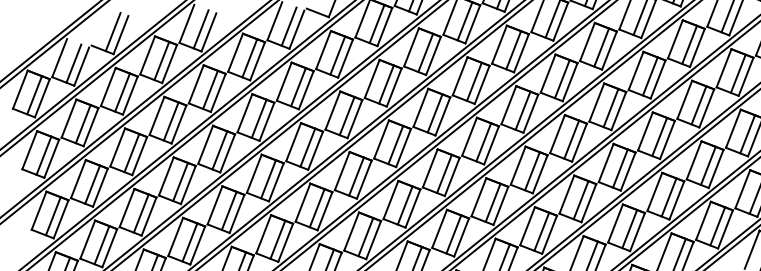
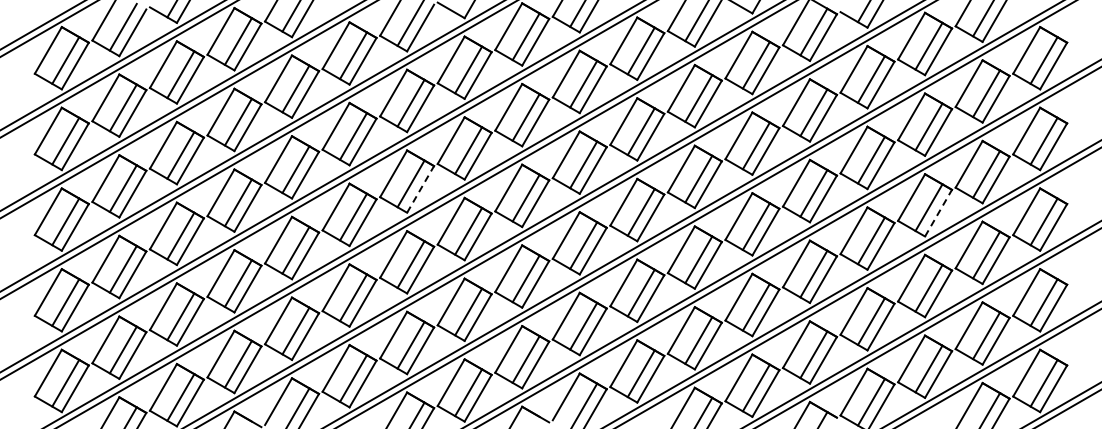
line: (706, 108) -> (938, 213), solid -> dashed
line: (315, 150) -> (420, 189), solid -> dashed

